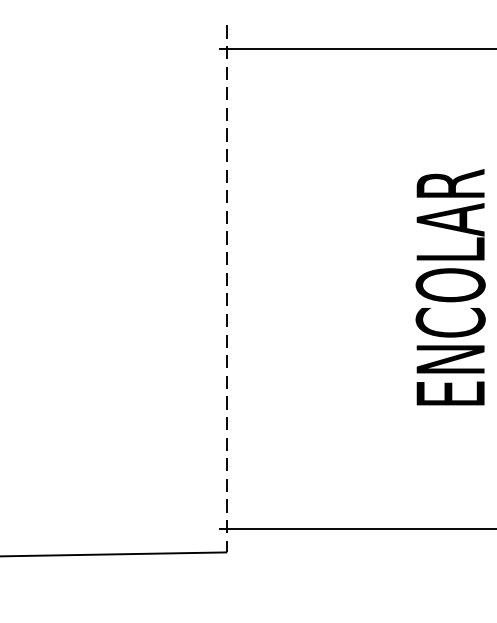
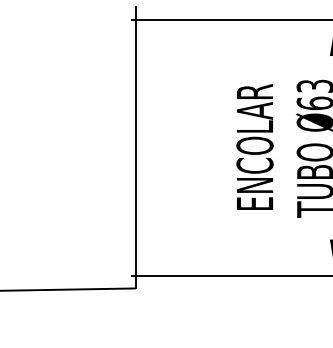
line: (226, 288) -> (135, 147), dashed -> solid

